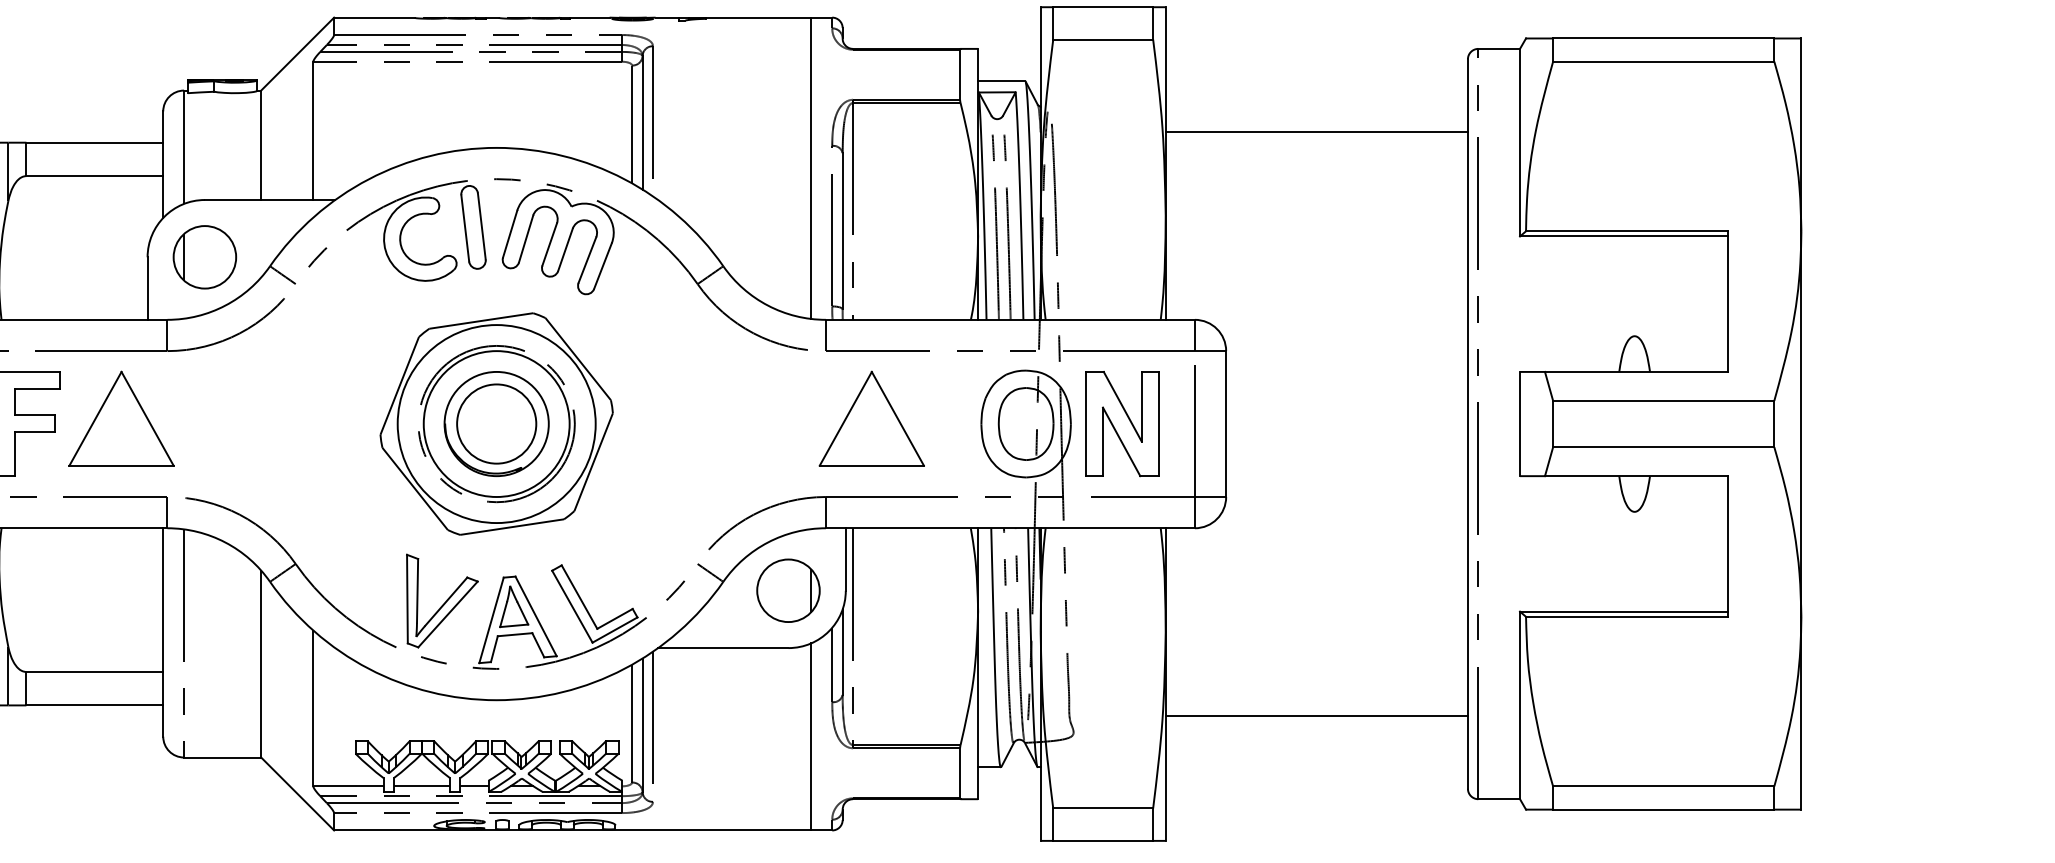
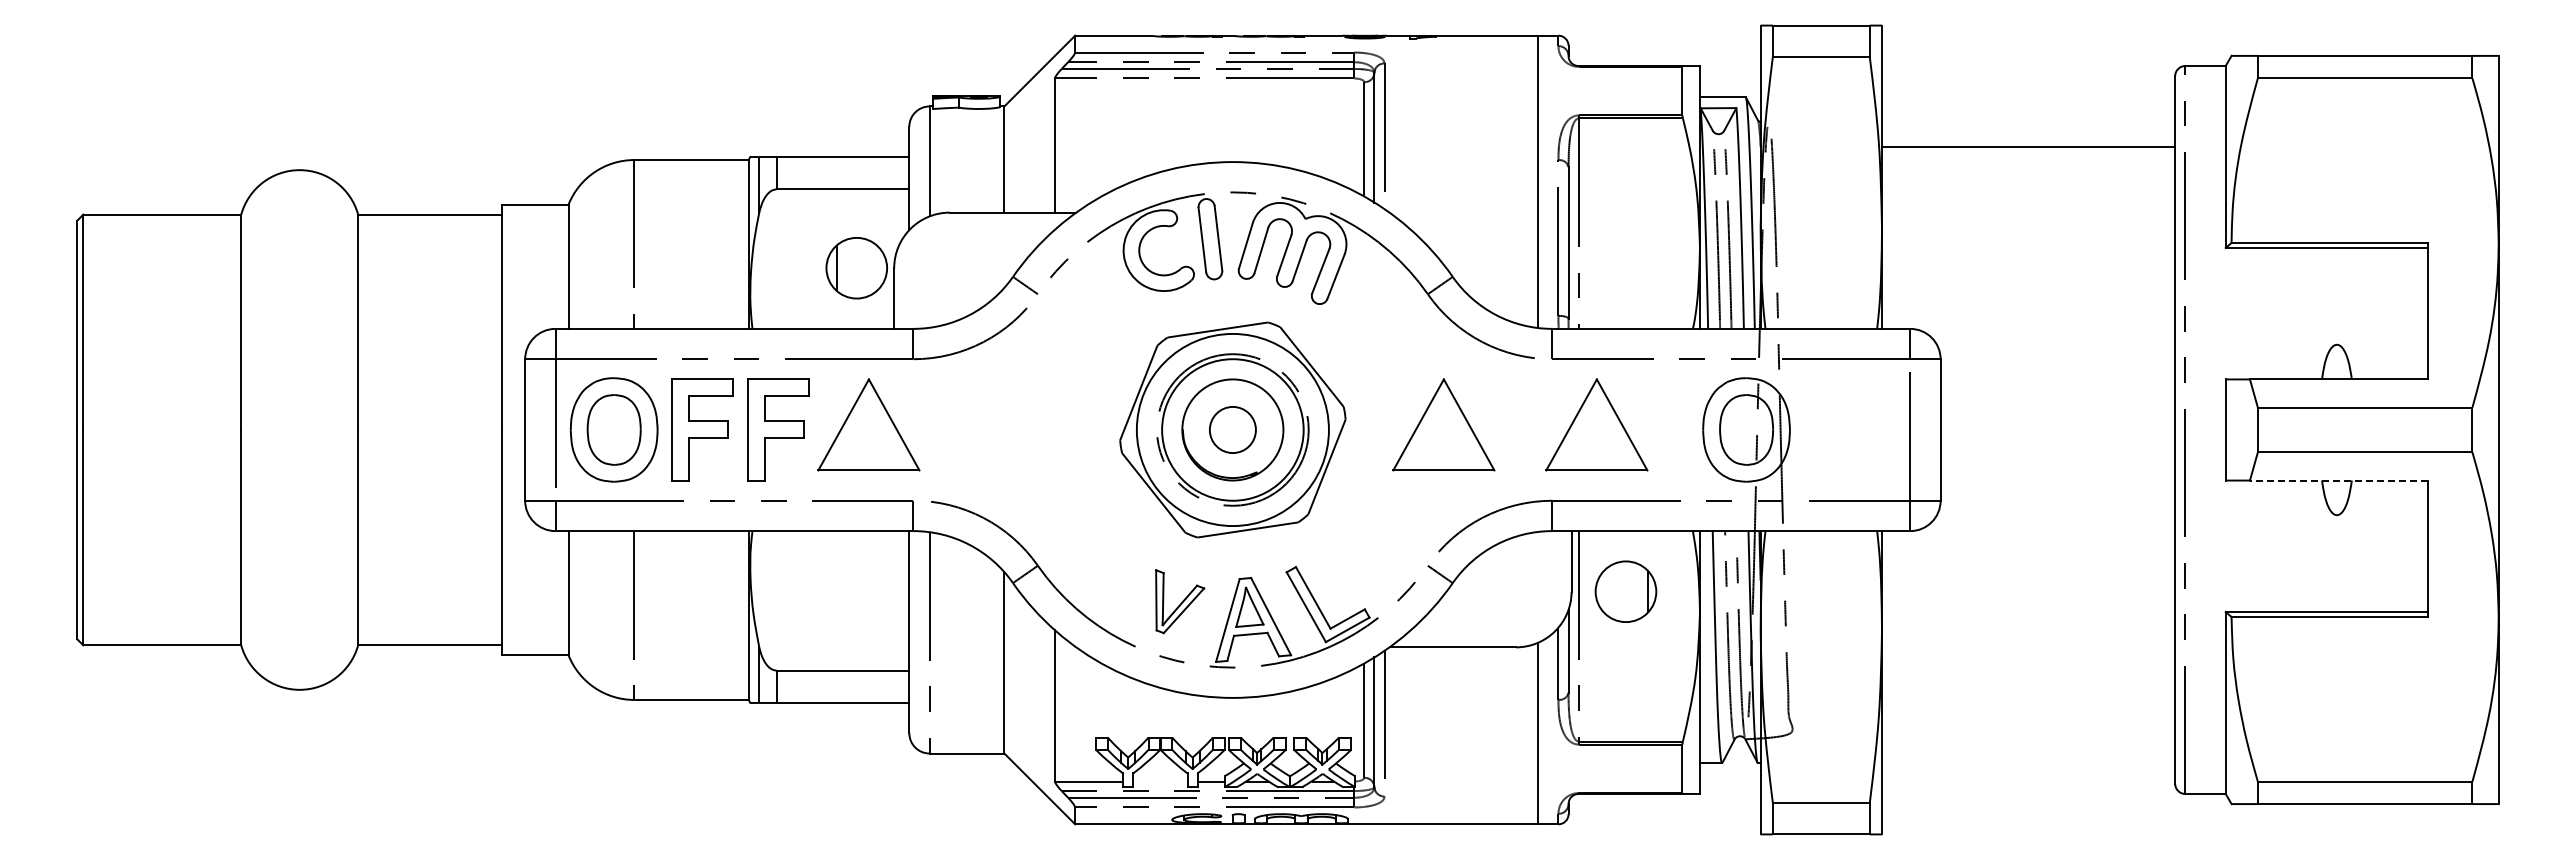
part: (204, 257) -> (856, 268), moved
part: (713, 418) -> (1443, 424), added
circle: (496, 423) -> (1232, 429), size x0.6
part: (1121, 423) -> (1839, 429), removed
line: (1636, 476) -> (2338, 480), solid -> dashed
part: (787, 590) -> (1625, 591), moved
part: (441, 600) -> (1179, 601), size x0.7
line: (1316, 716) -> (2028, 713), removed
line: (422, 786) -> (1160, 781), removed

